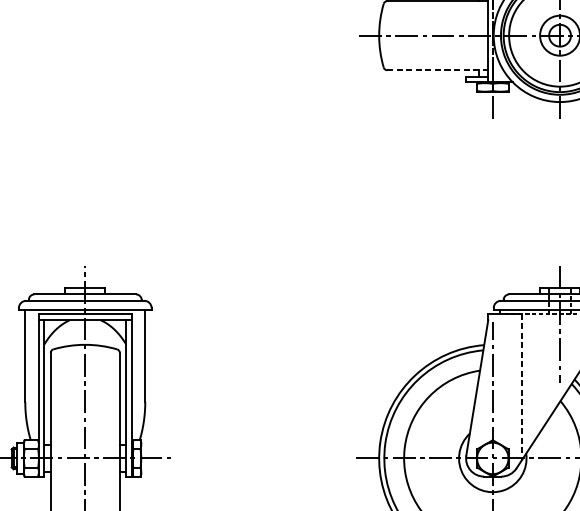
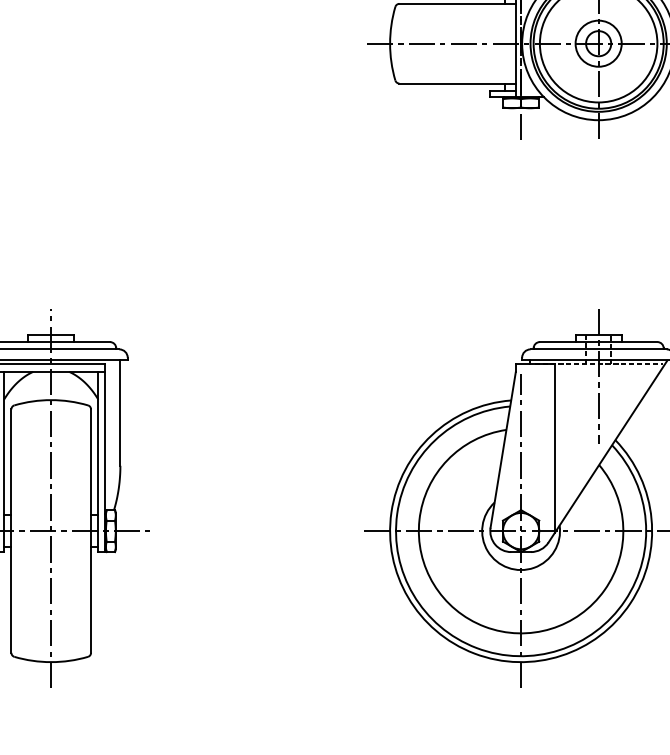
line: (438, 70) -> (458, 83), dashed -> solid
line: (521, 387) -> (554, 449), dashed -> solid

